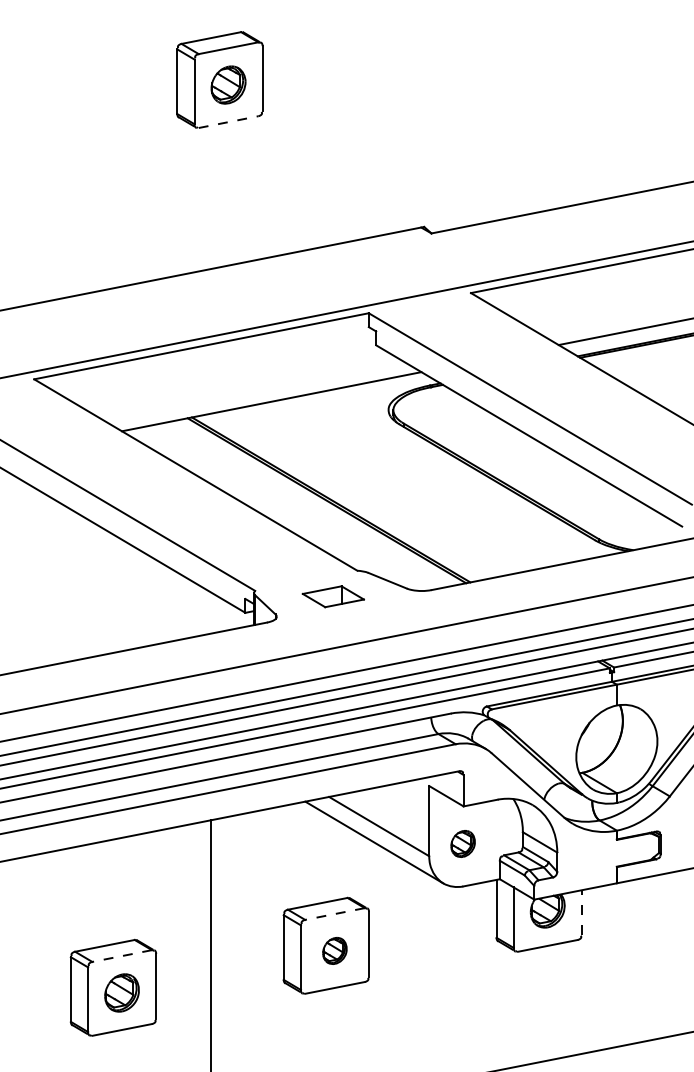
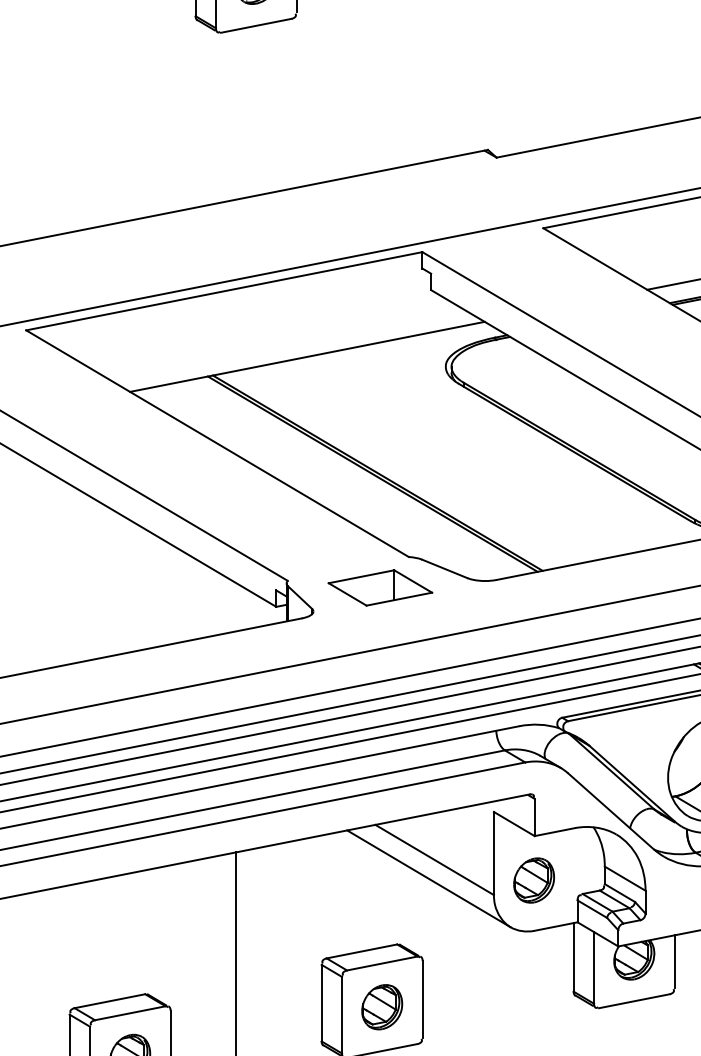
line: (229, 122) -> (257, 26), dashed -> solid
part: (333, 596) -> (380, 587), size x1.43
part: (462, 843) -> (533, 879), size x1.43
line: (581, 911) -> (674, 960), dashed -> solid
line: (334, 914) -> (381, 964), dashed -> solid
part: (334, 950) -> (381, 1006), size x1.43
line: (121, 956) -> (129, 1013), dashed -> solid

